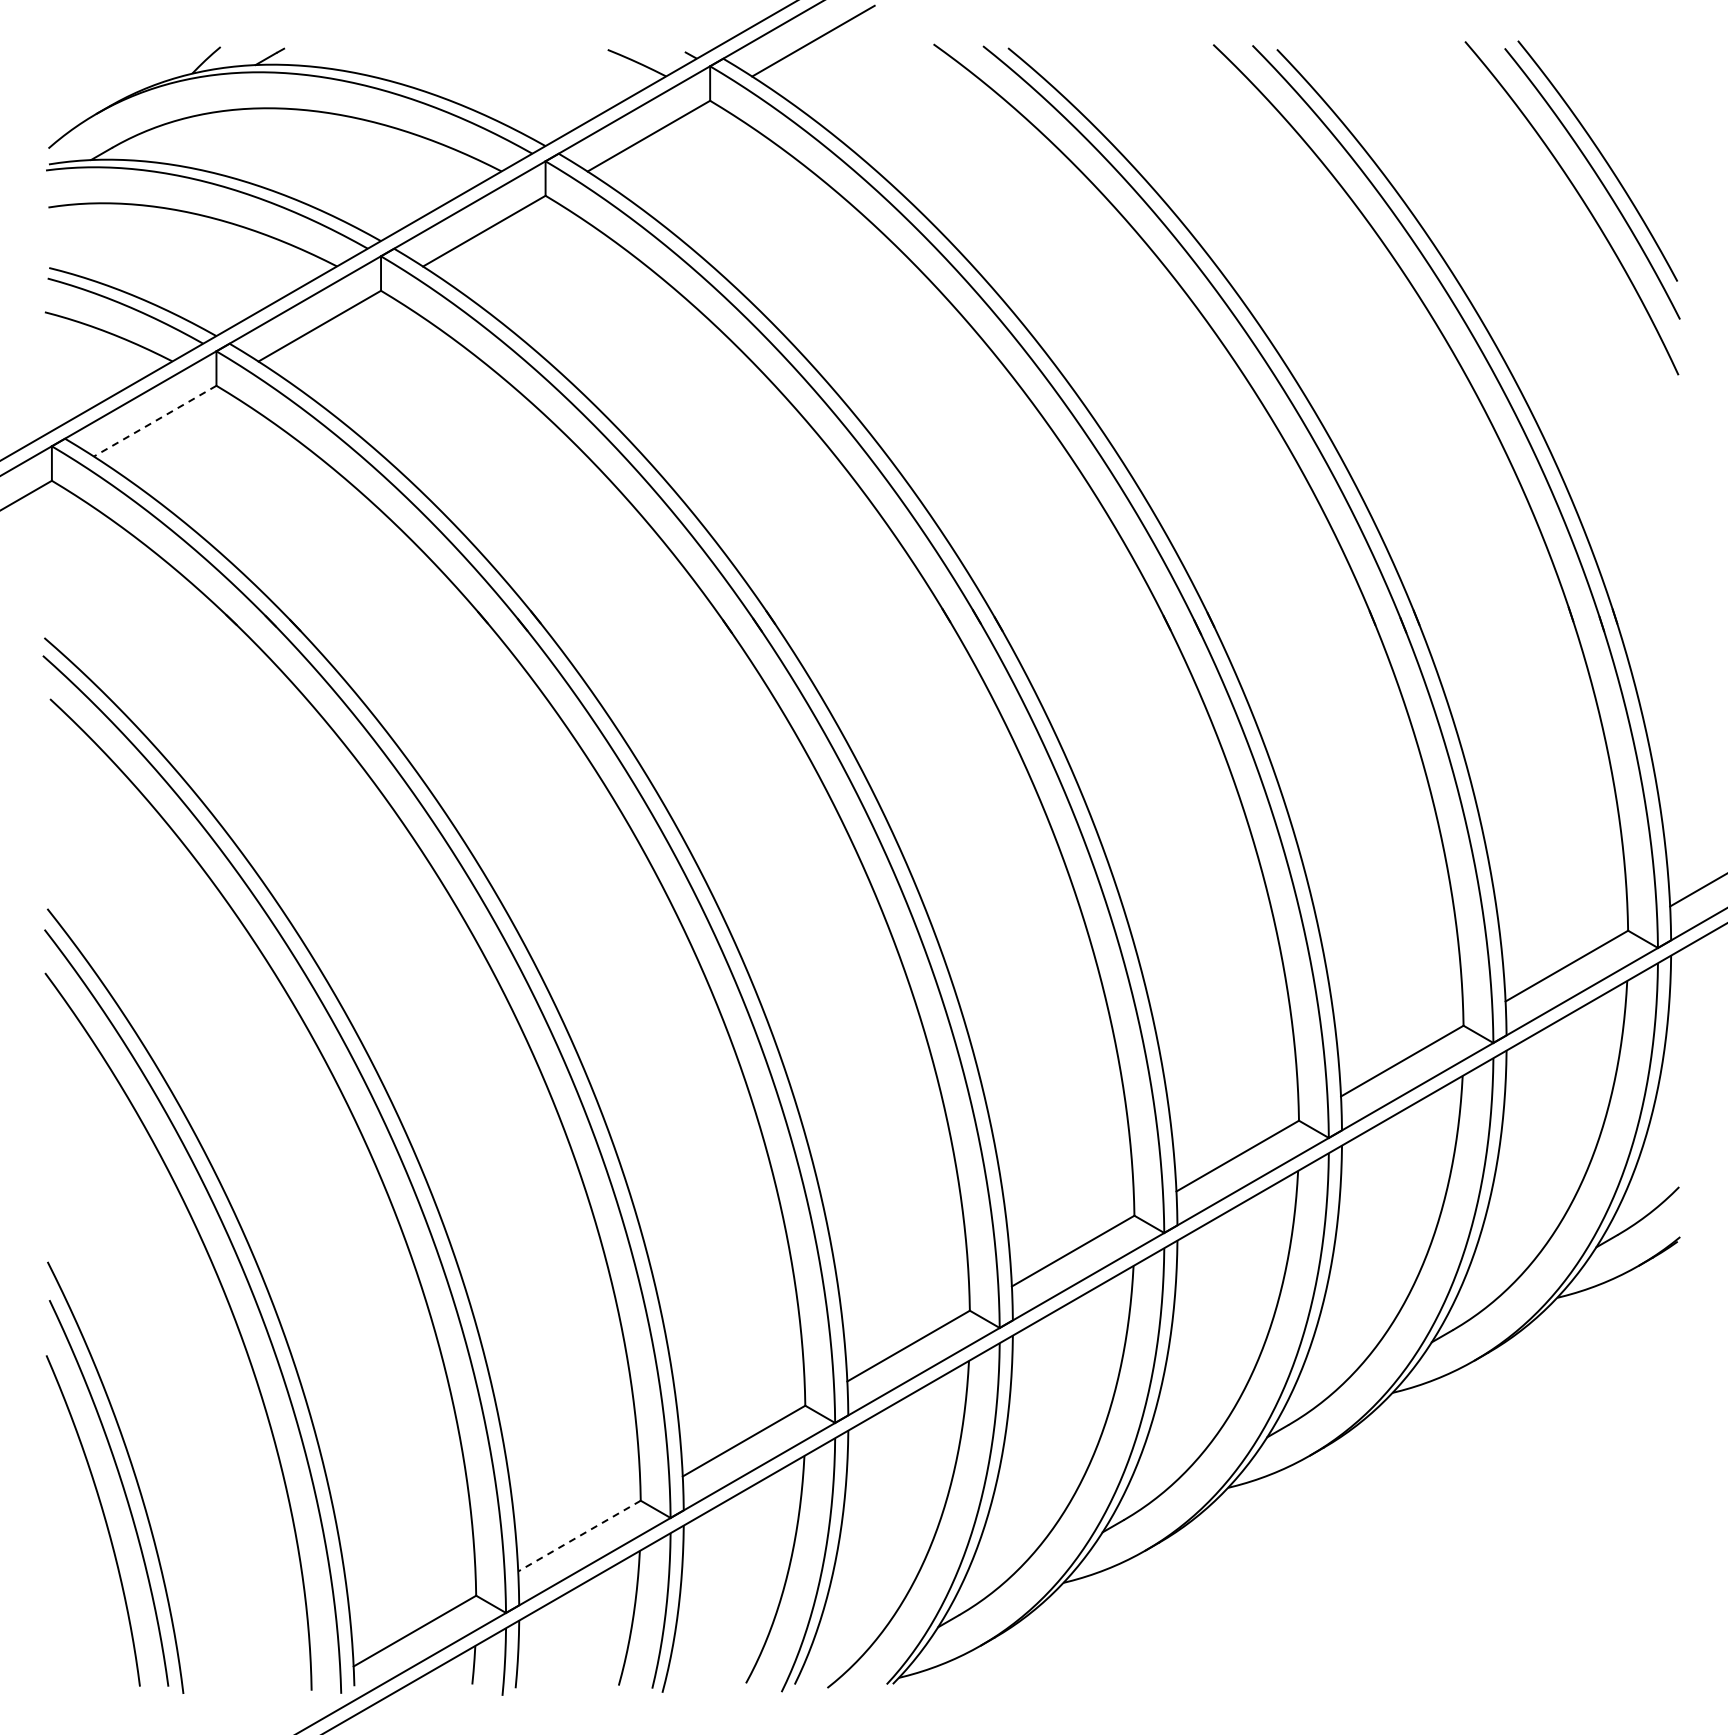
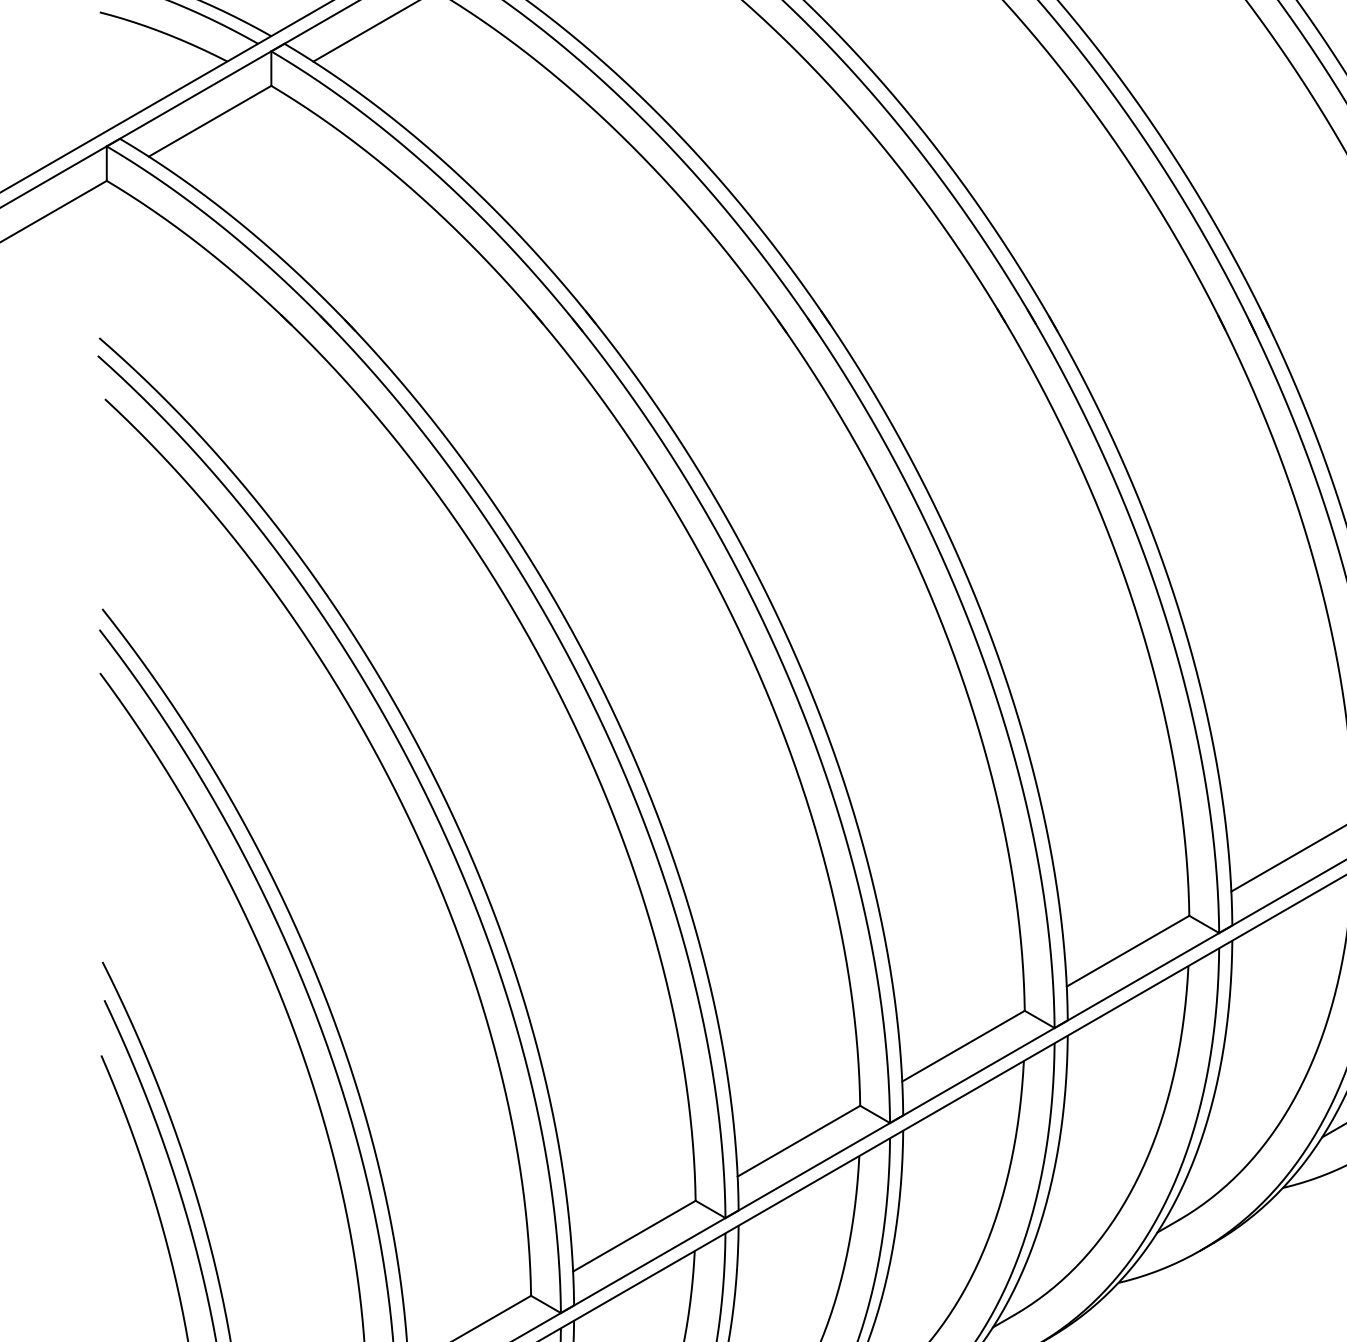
line: (155, 421) -> (210, 121), dashed -> solid
line: (579, 1536) -> (634, 1236), dashed -> solid

